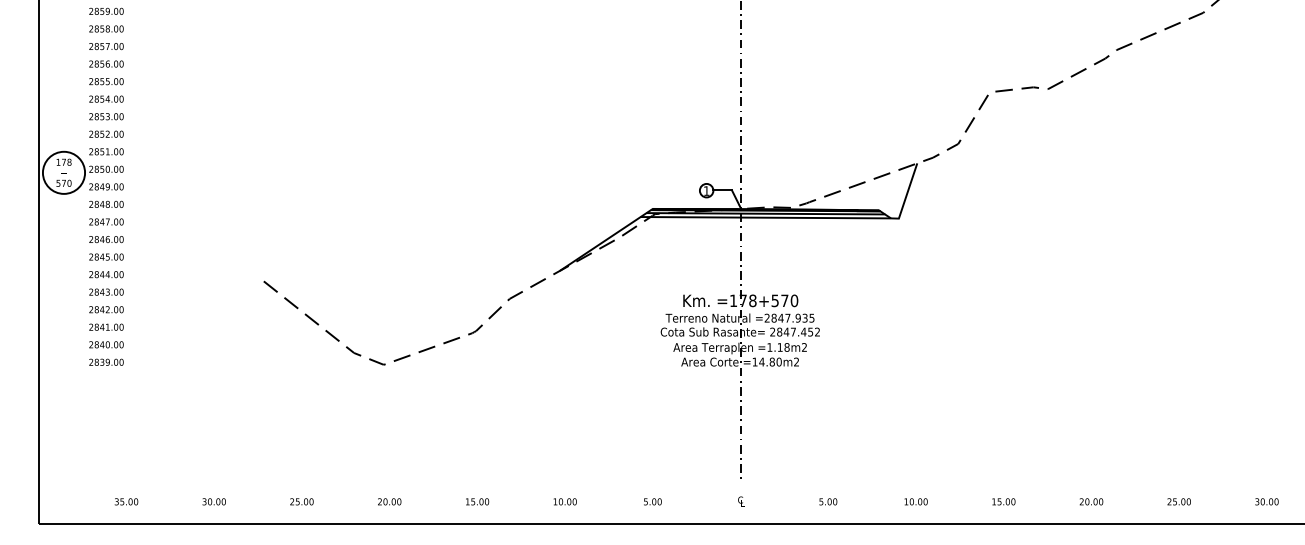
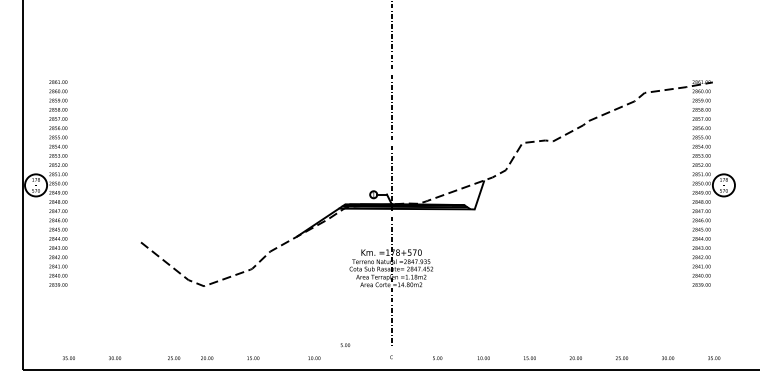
text: (565, 500) -> (314, 357), moved
text: (302, 502) -> (174, 358), moved
text: (652, 502) -> (345, 345), moved

